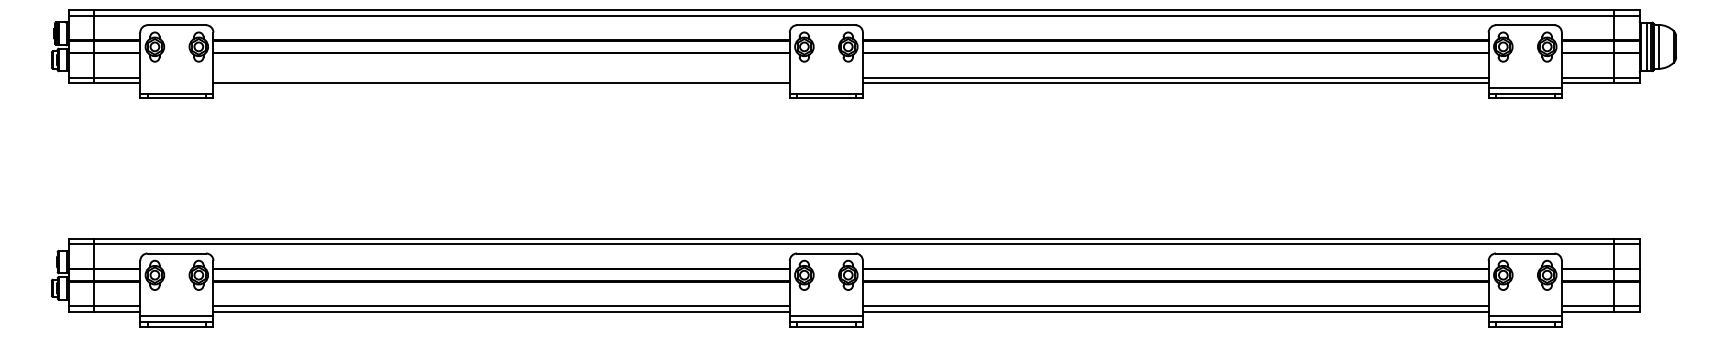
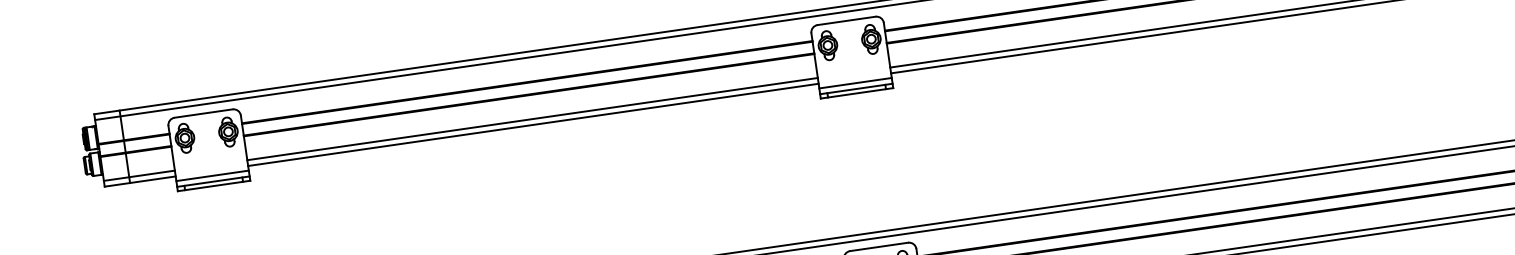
line: (501, 77) -> (532, 119), added
line: (176, 88) -> (212, 176), added
line: (825, 88) -> (854, 83), added

